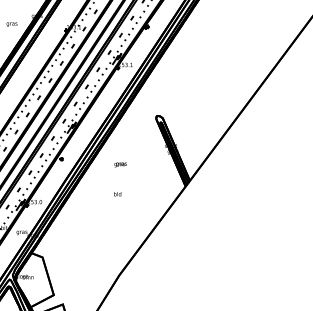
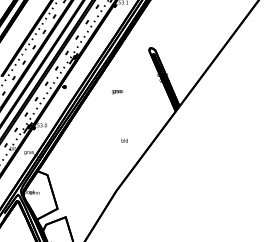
text: (117, 194) -> (124, 141), moved

